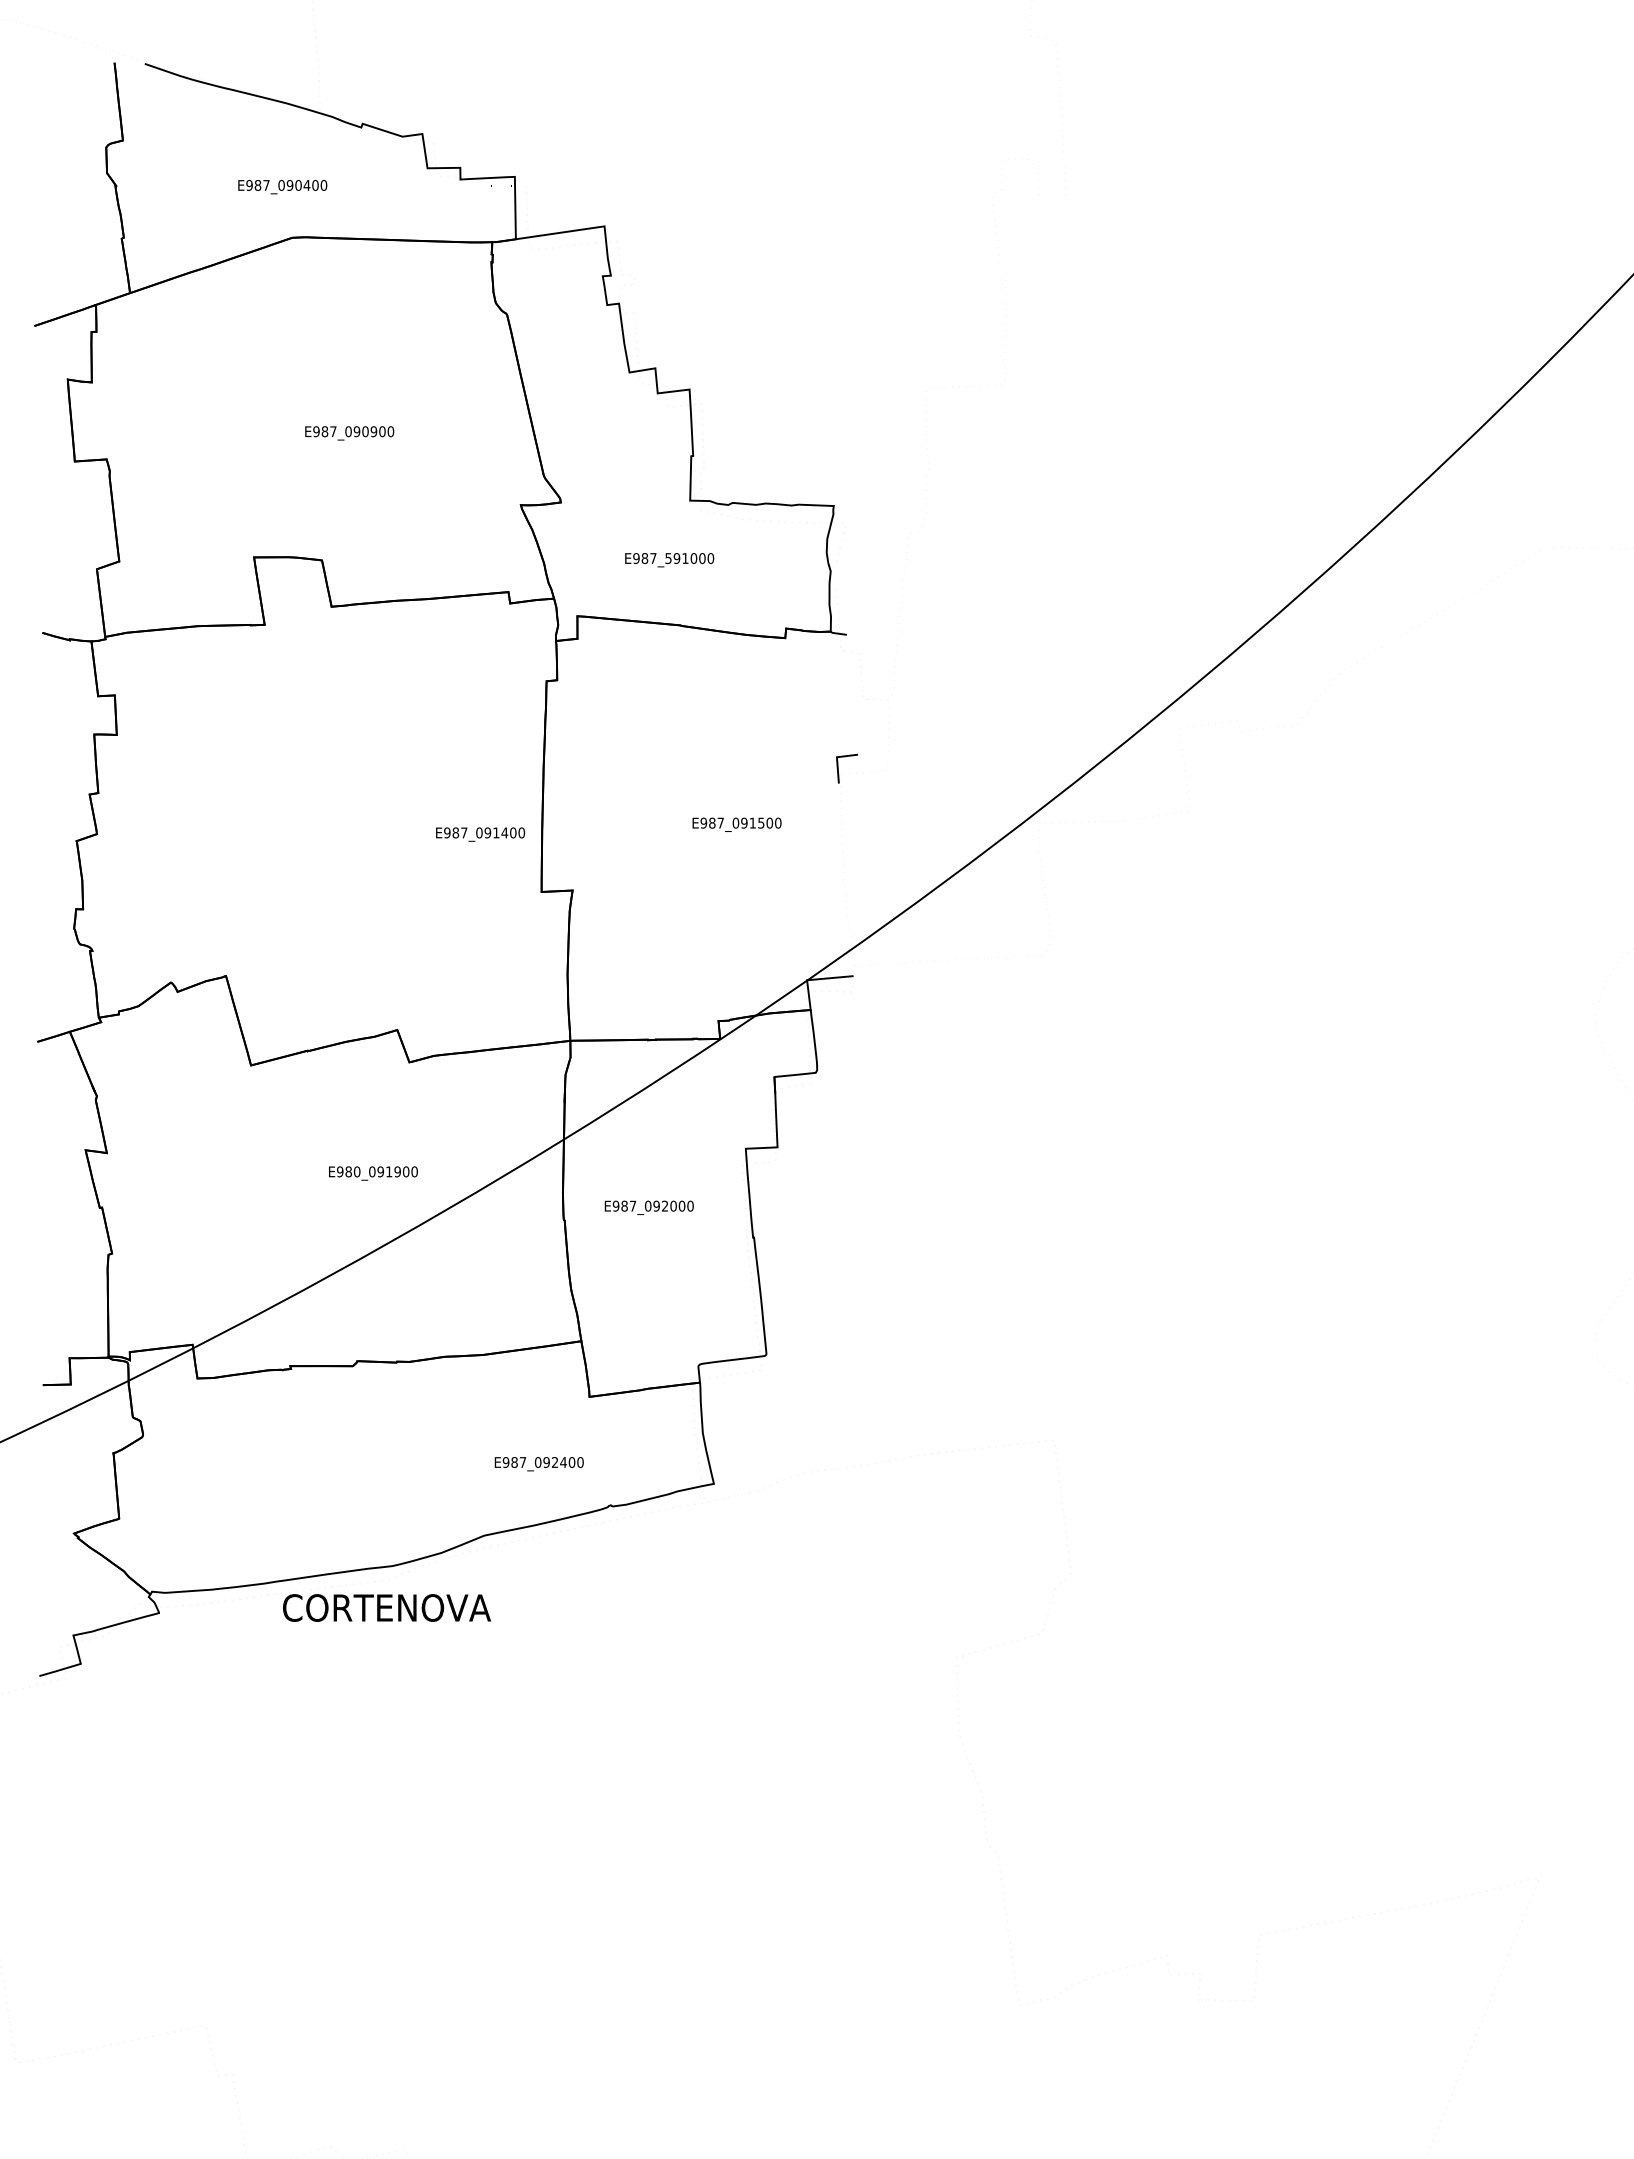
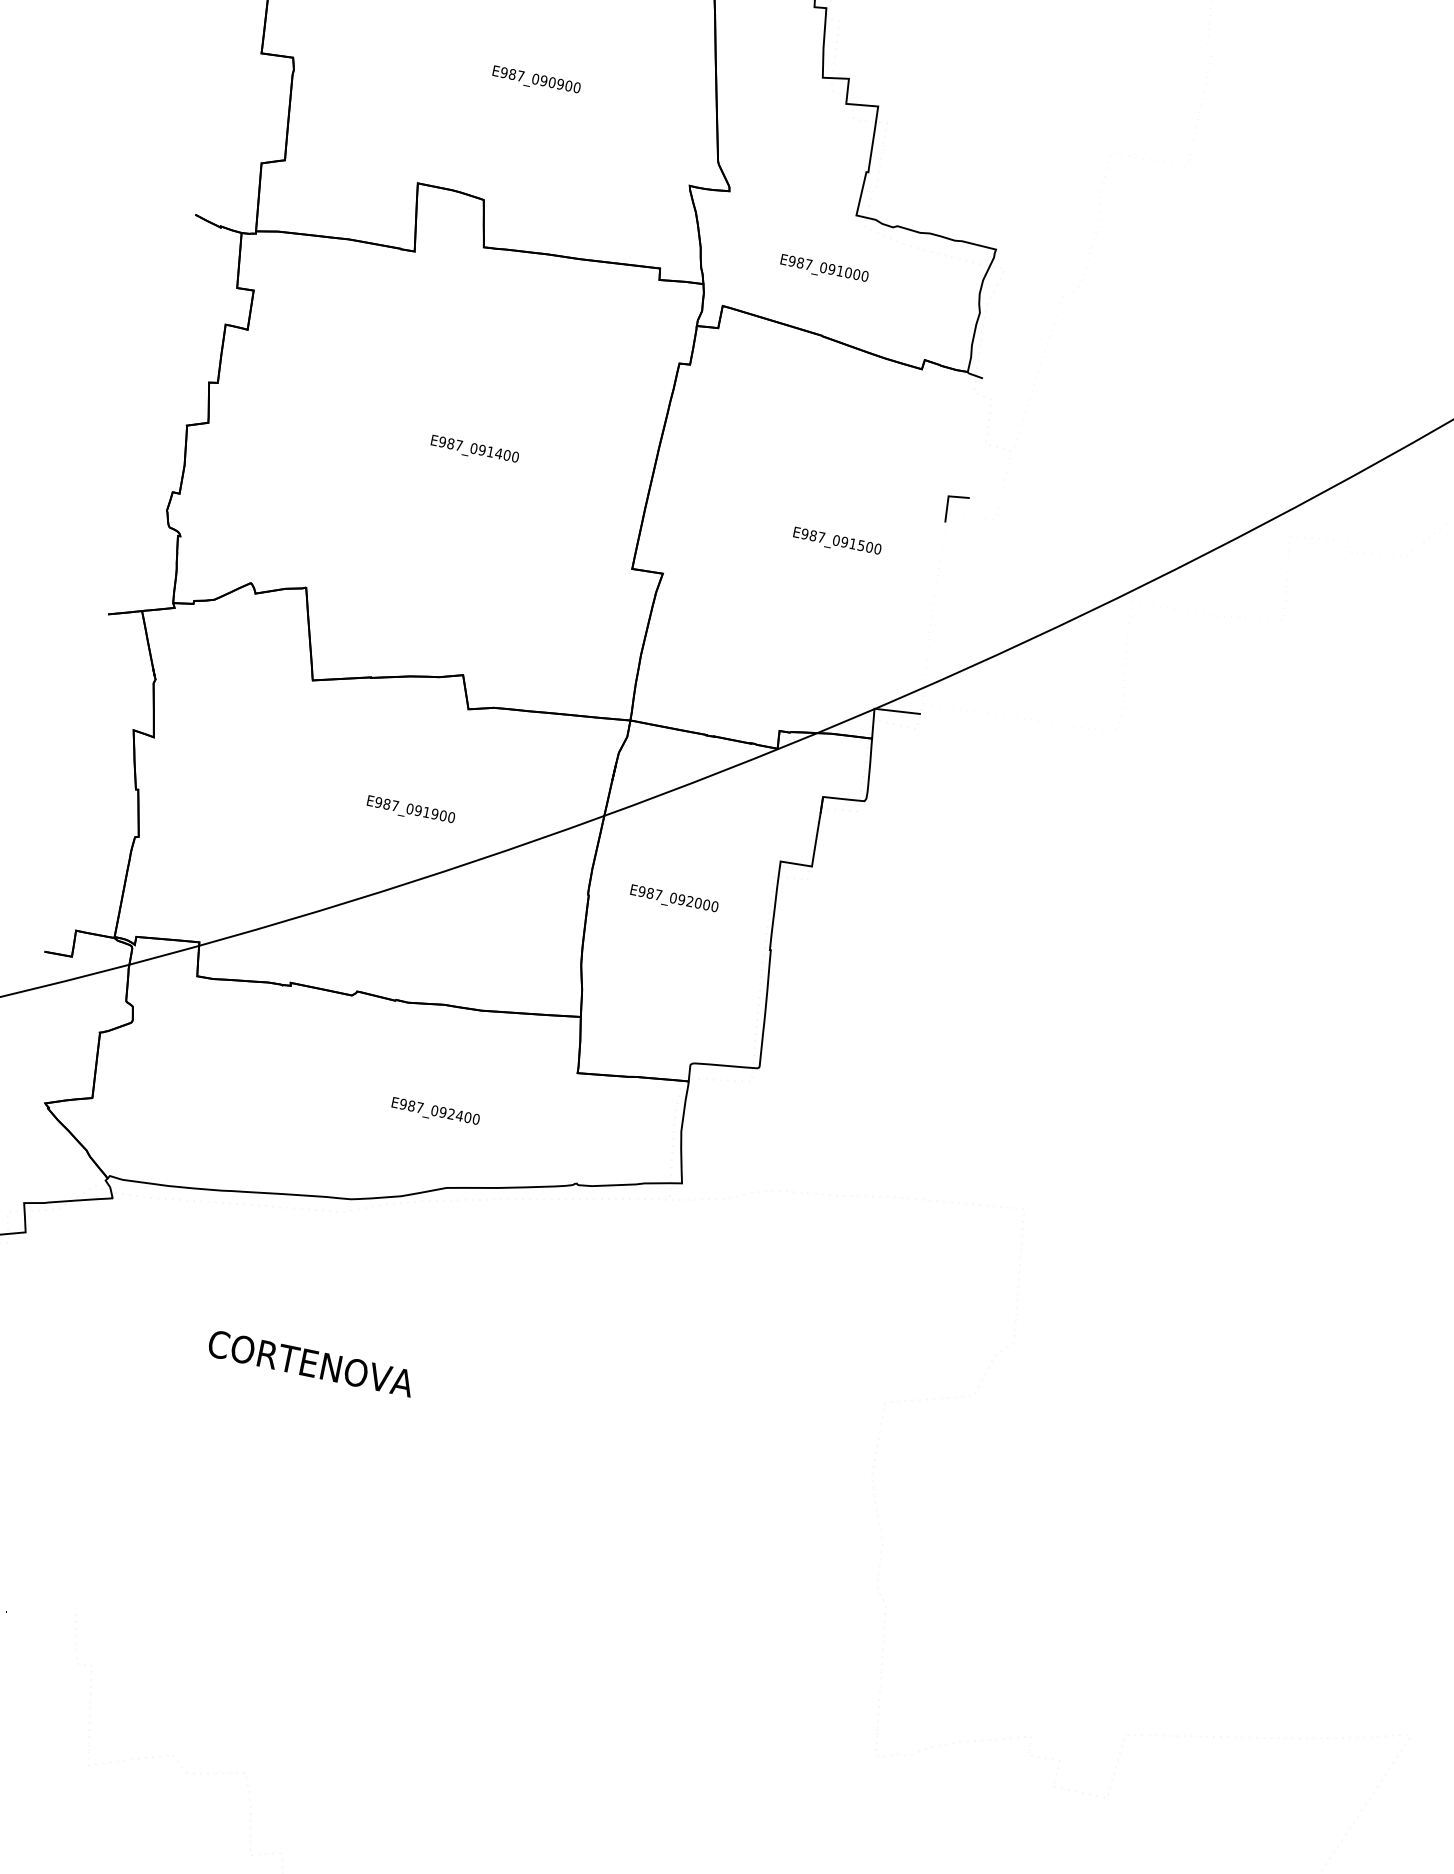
text: (668, 558) -> (823, 267), E987_591000 -> E987_091000
text: (480, 834) -> (474, 450), moved
text: (356, 1171) -> (394, 805), E980_091900 -> E987_091900
text: (538, 1464) -> (434, 1112), moved
text: (386, 1607) -> (310, 1363), moved

